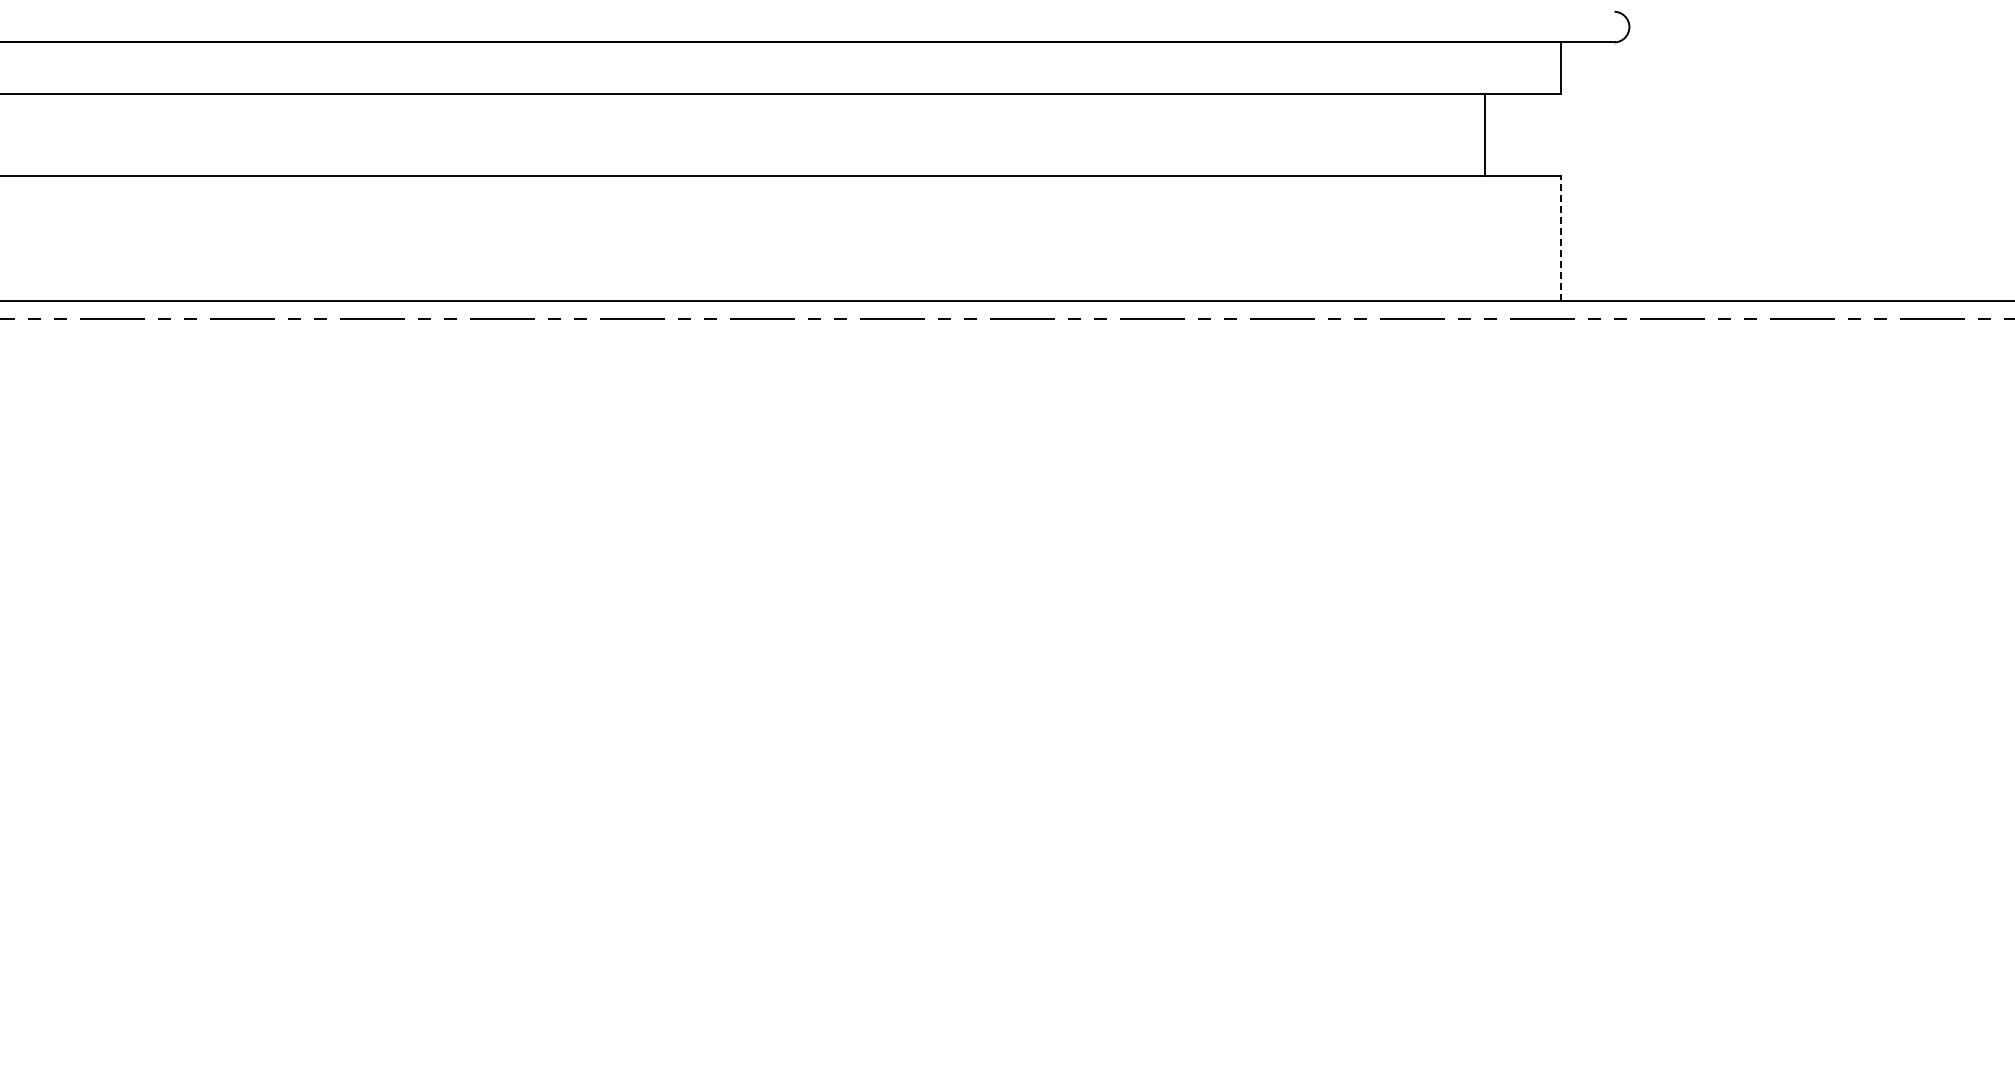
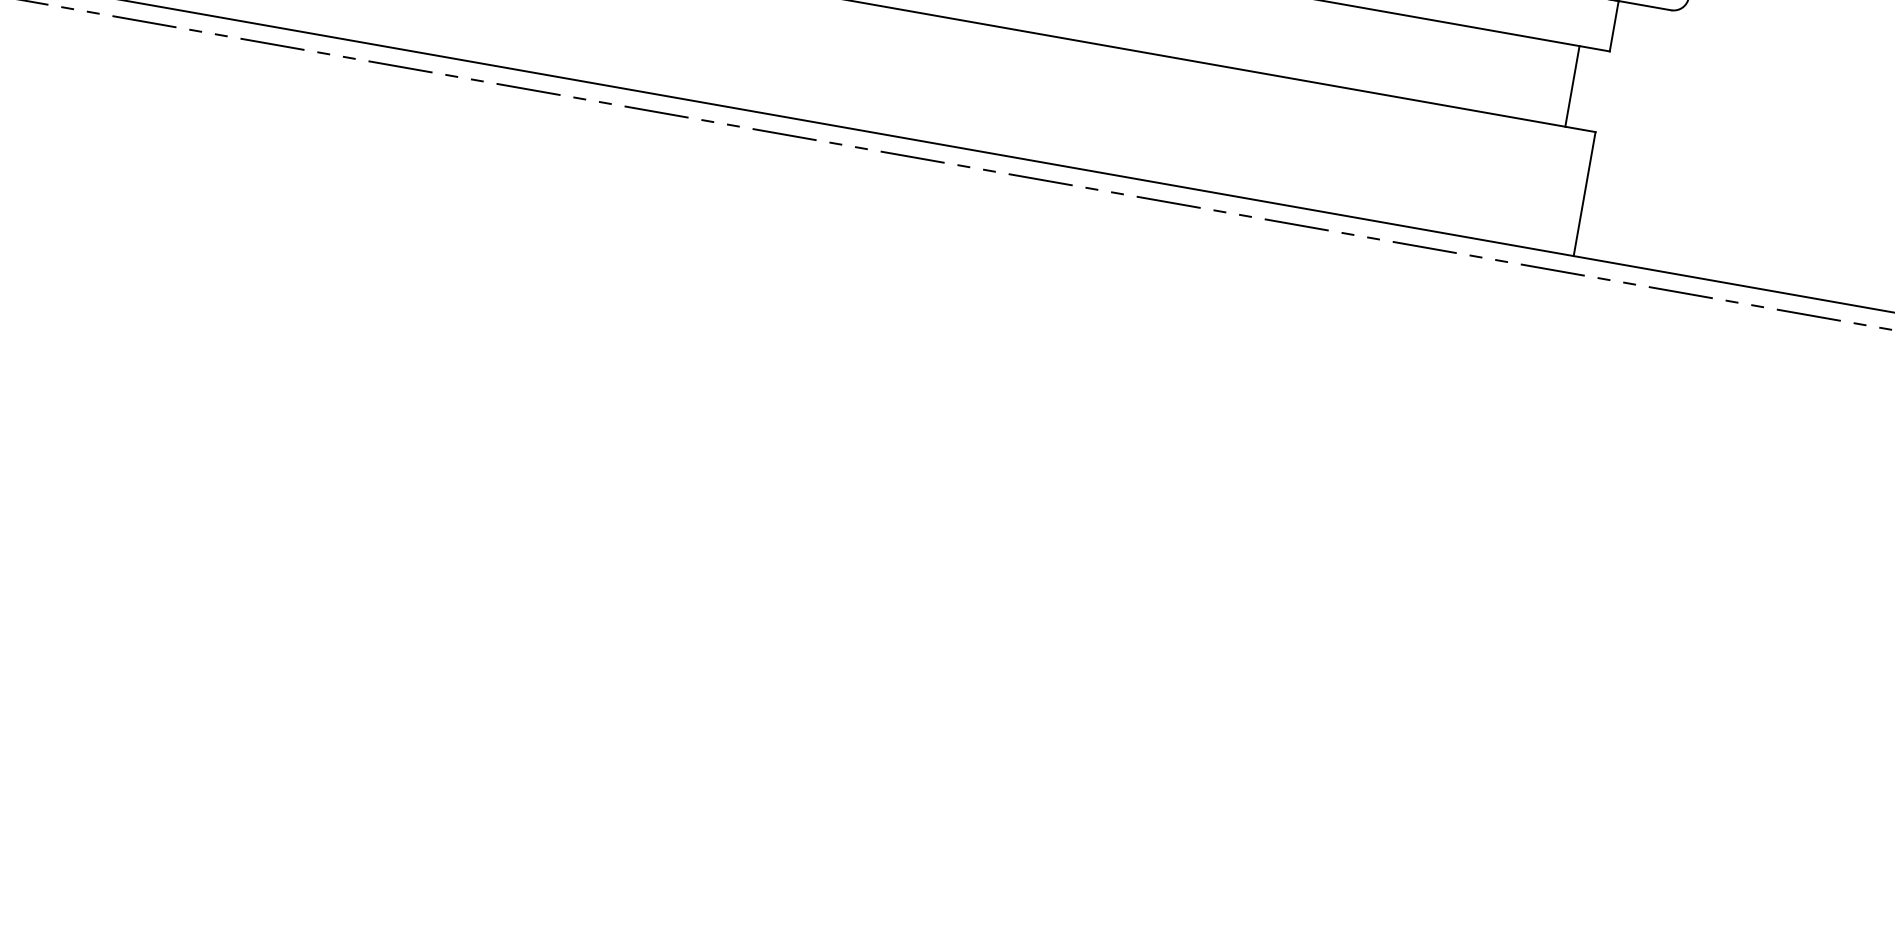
line: (1485, 134) -> (1572, 86), moved
line: (1560, 238) -> (1584, 194), dashed -> solid

